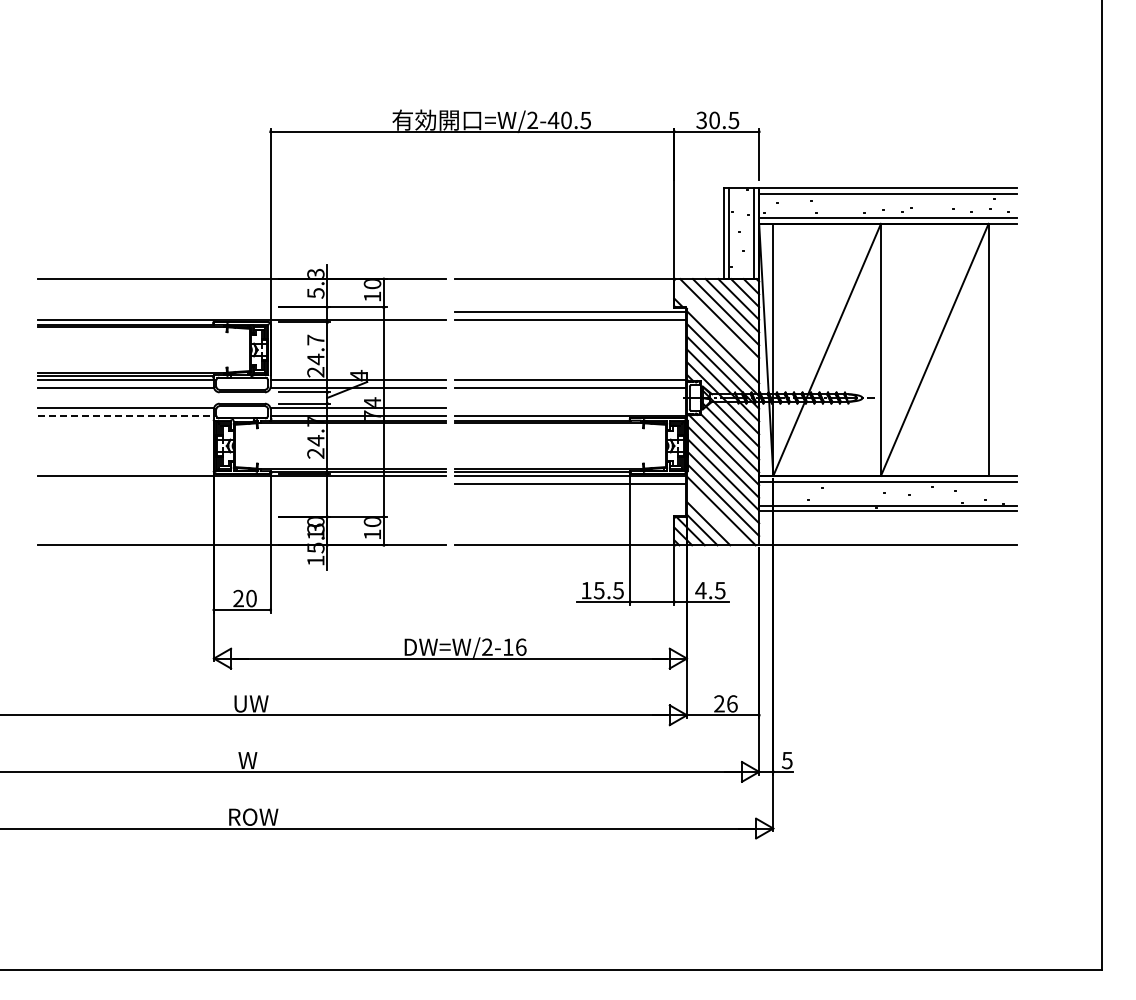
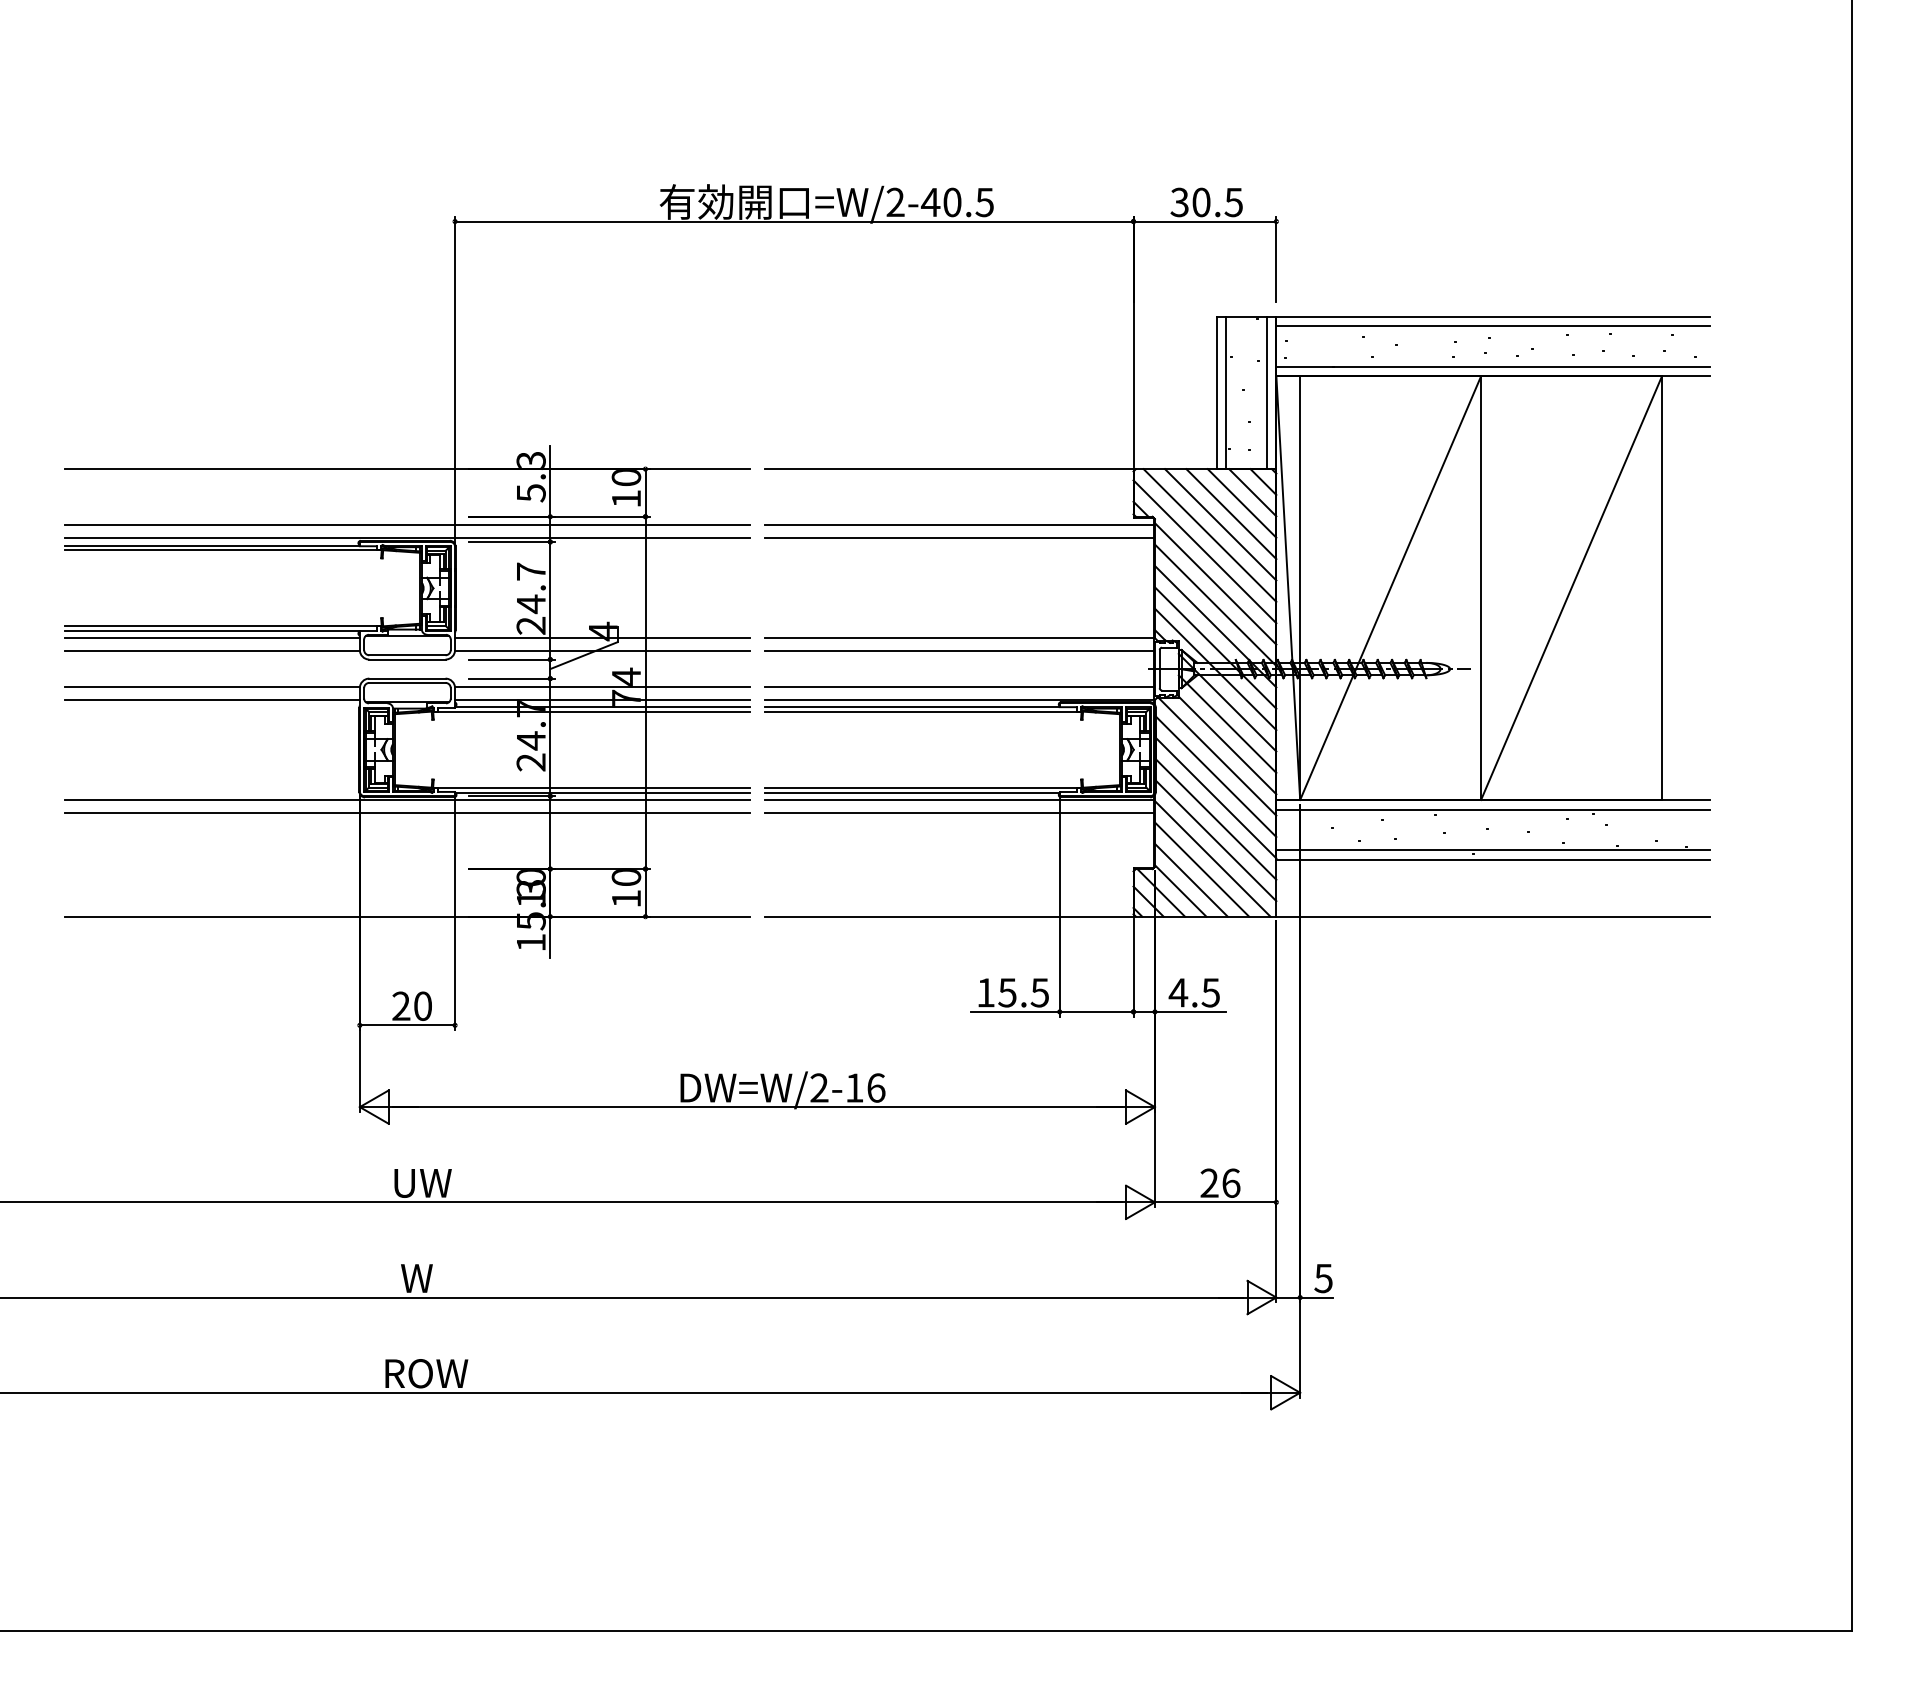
line: (242, 312) -> (407, 525), added
line: (716, 327) -> (1204, 550), added
line: (570, 408) -> (959, 686), added
line: (126, 416) -> (212, 700), dashed -> solid
line: (242, 483) -> (407, 812), added
line: (714, 517) -> (1201, 869), added

